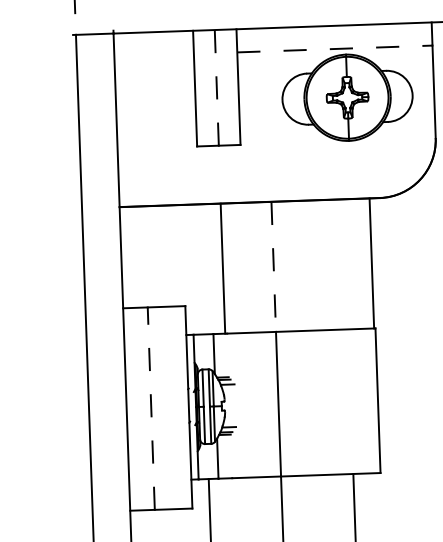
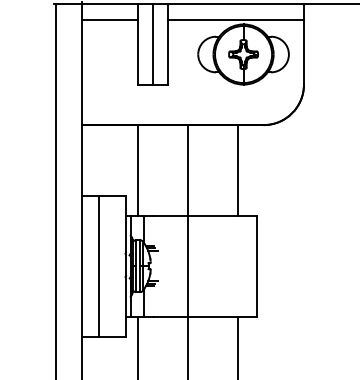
line: (335, 49) -> (236, 20), dashed -> solid
line: (153, 55) -> (109, 20), added
line: (216, 86) -> (152, 43), dashed -> solid
line: (371, 263) -> (238, 170), moved
line: (274, 266) -> (188, 170), dashed -> solid
line: (222, 268) -> (137, 170), moved
line: (151, 409) -> (99, 266), dashed -> solid

